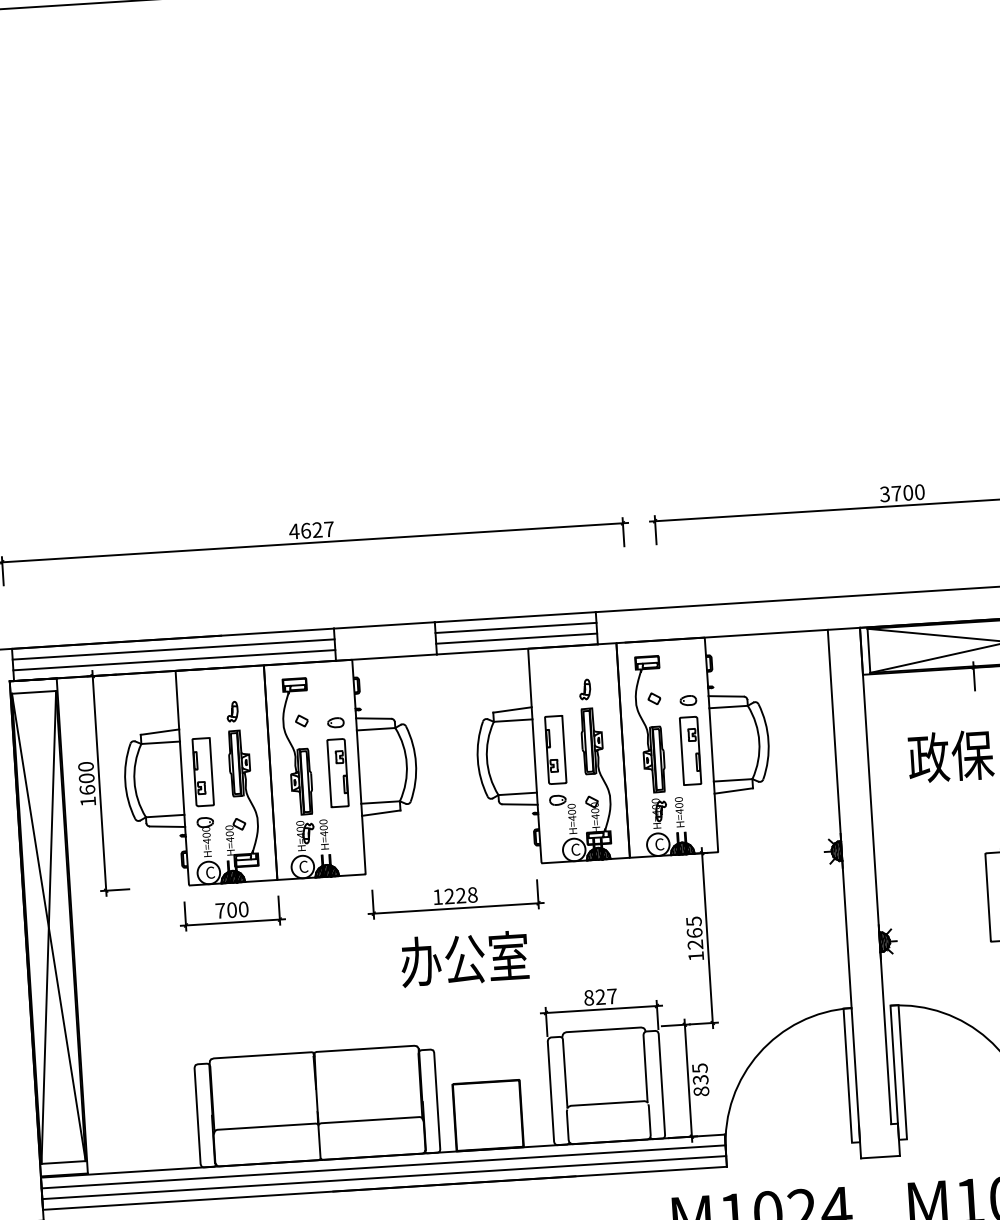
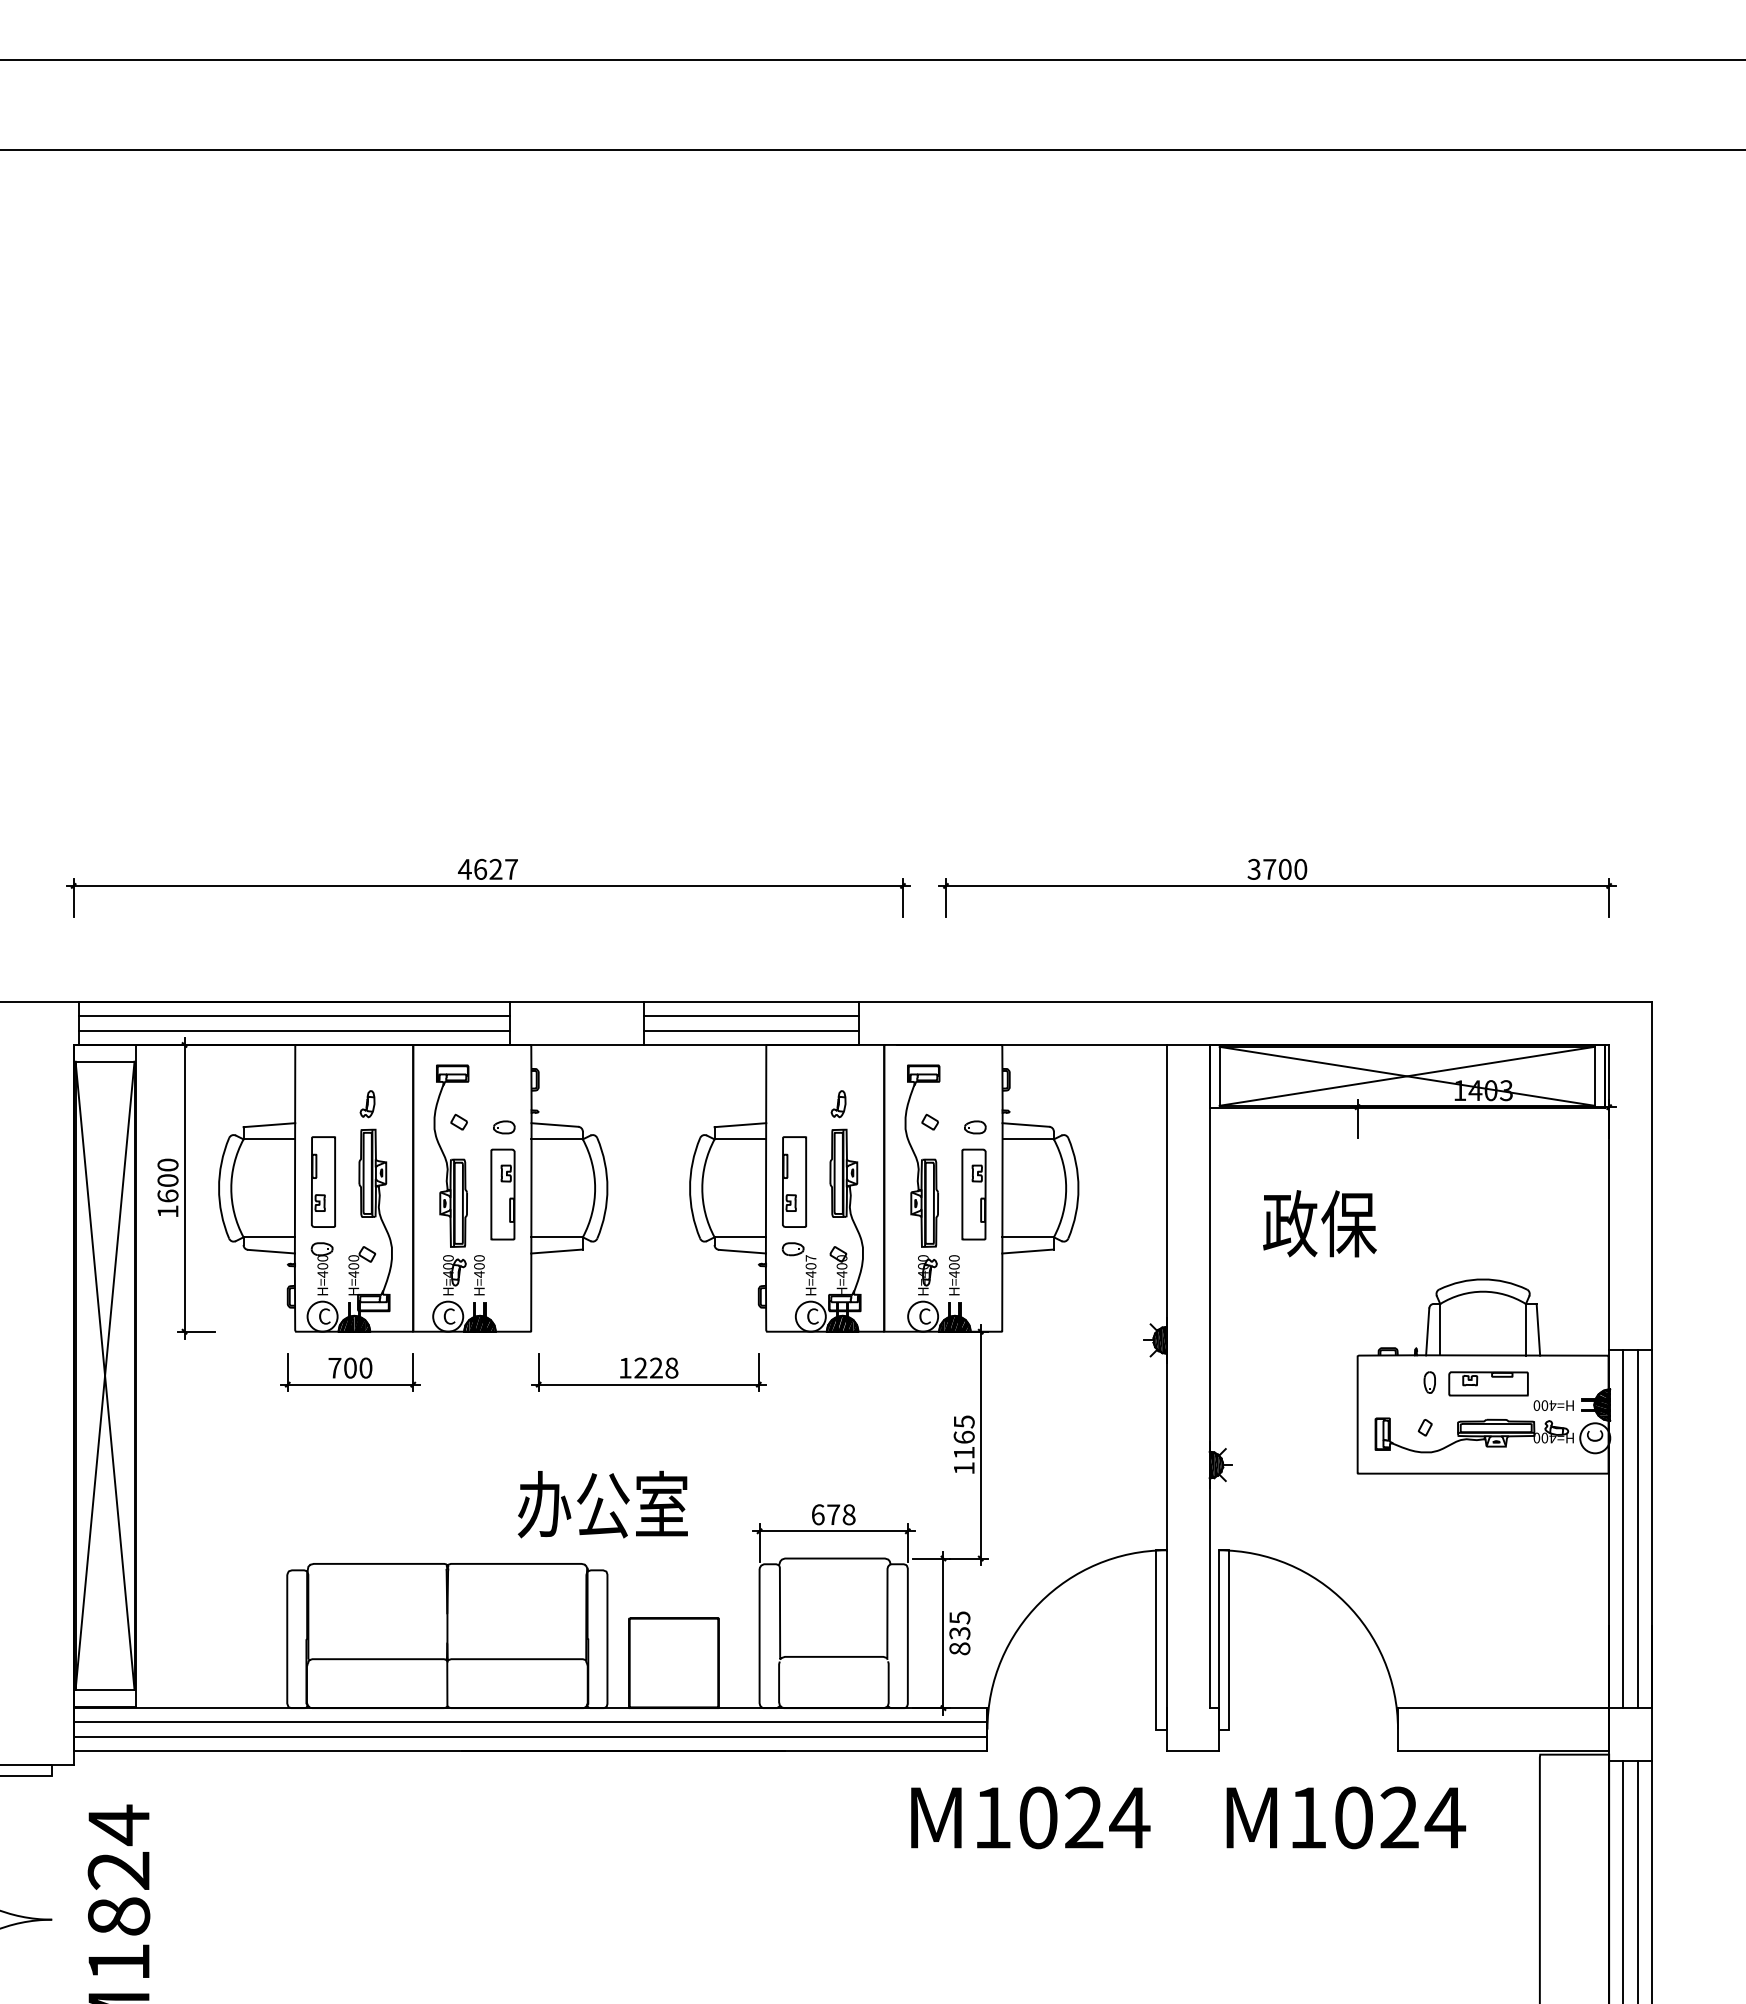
text: (571, 806) -> (810, 1258), H=400 -> H=407
text: (694, 944) -> (963, 1452), 1265 -> 1165
text: (464, 958) -> (602, 1504), moved
text: (600, 996) -> (833, 1514), 827 -> 678

